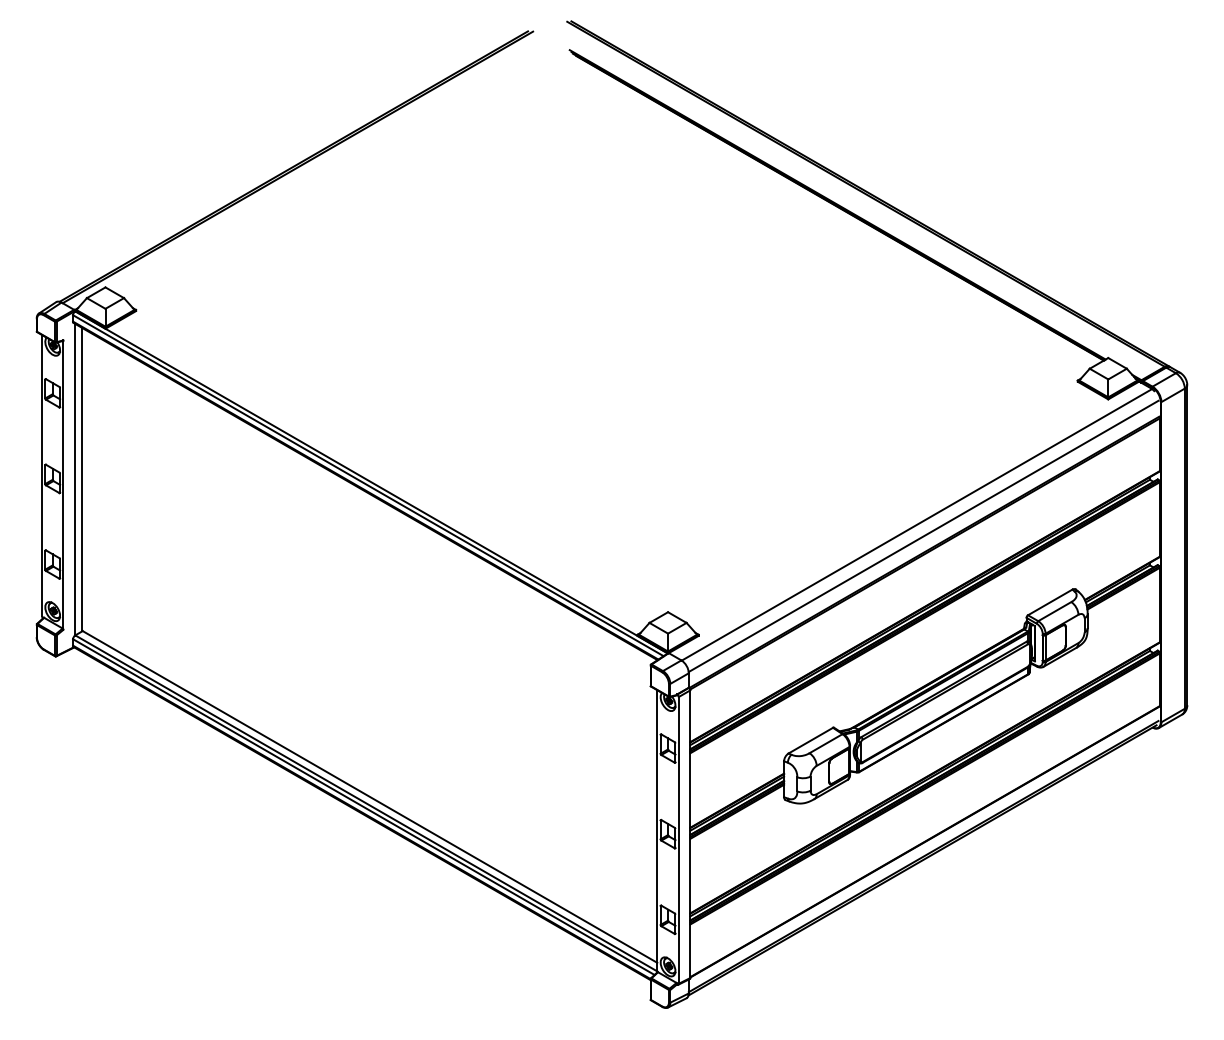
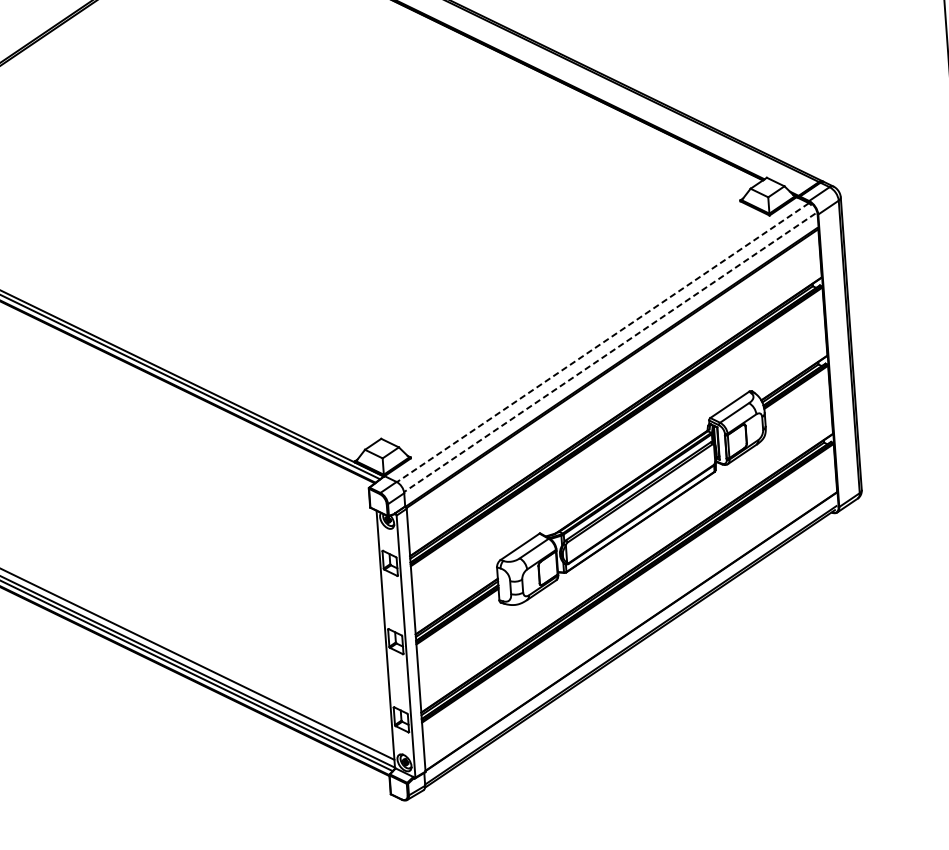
line: (916, 524) -> (602, 342), solid -> dashed
line: (923, 536) -> (609, 352), solid -> dashed

